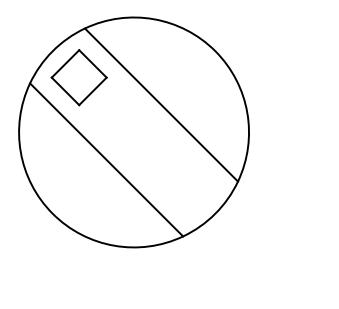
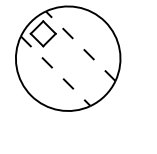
line: (161, 103) -> (80, 45), solid -> dashed
line: (108, 160) -> (56, 71), solid -> dashed

